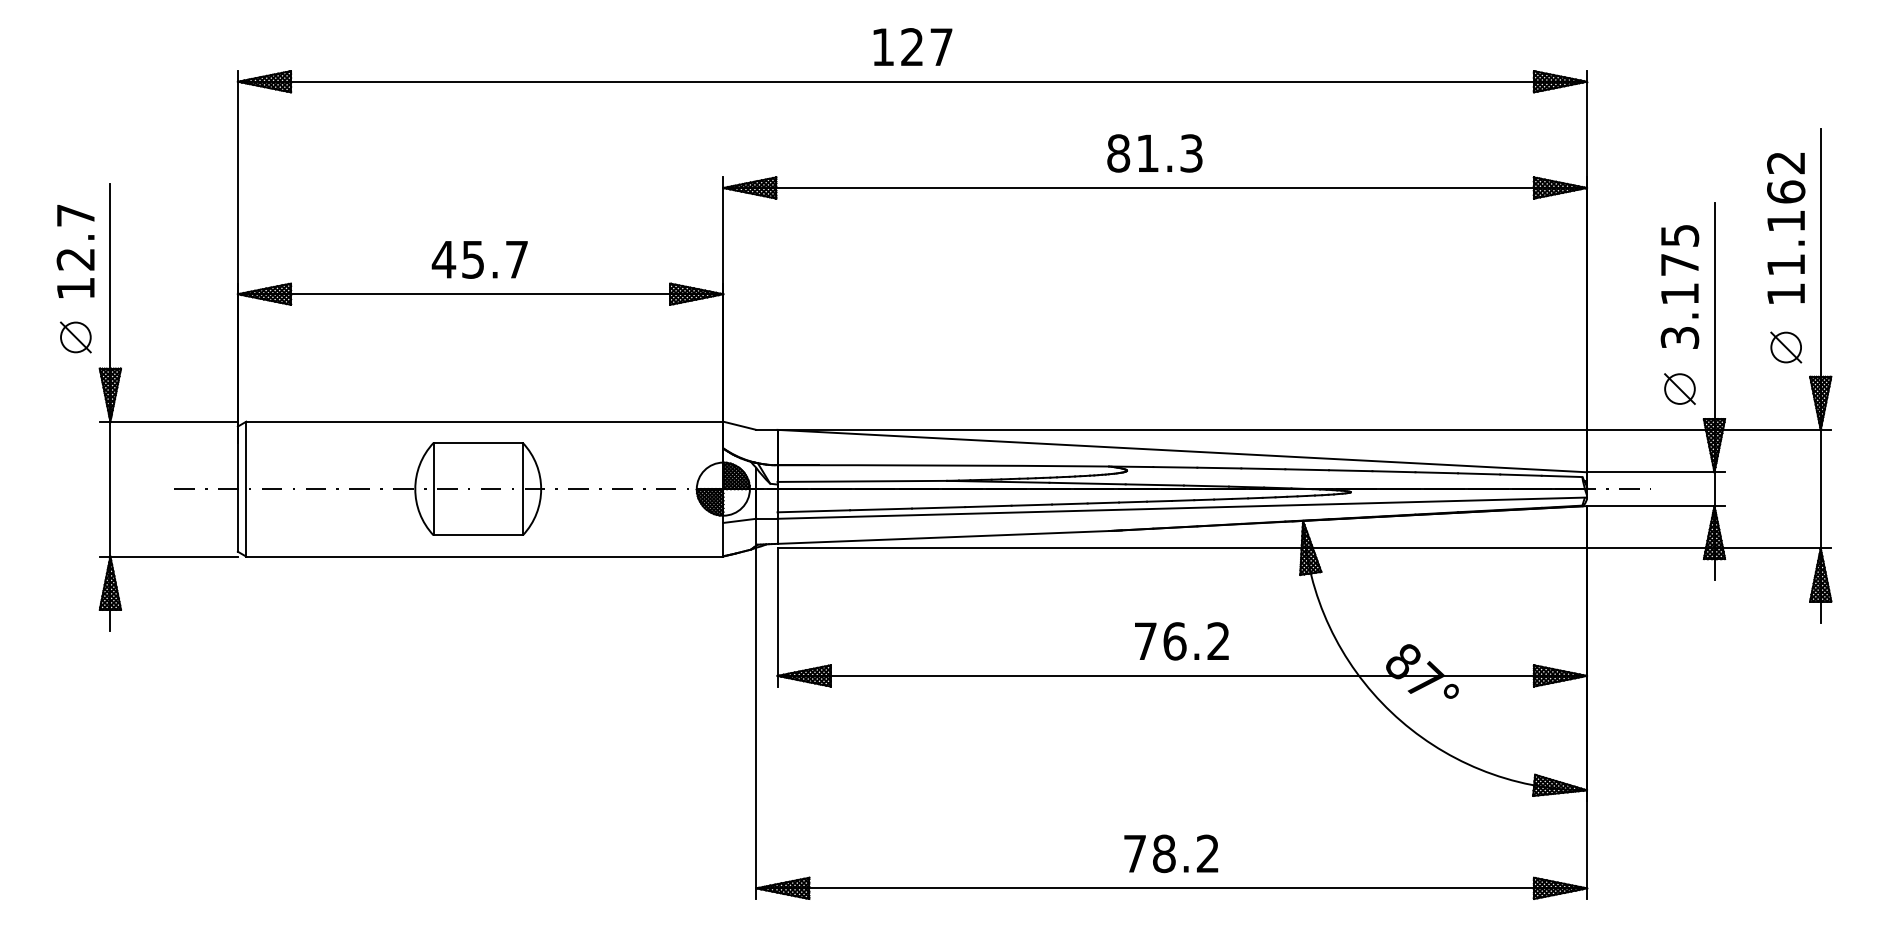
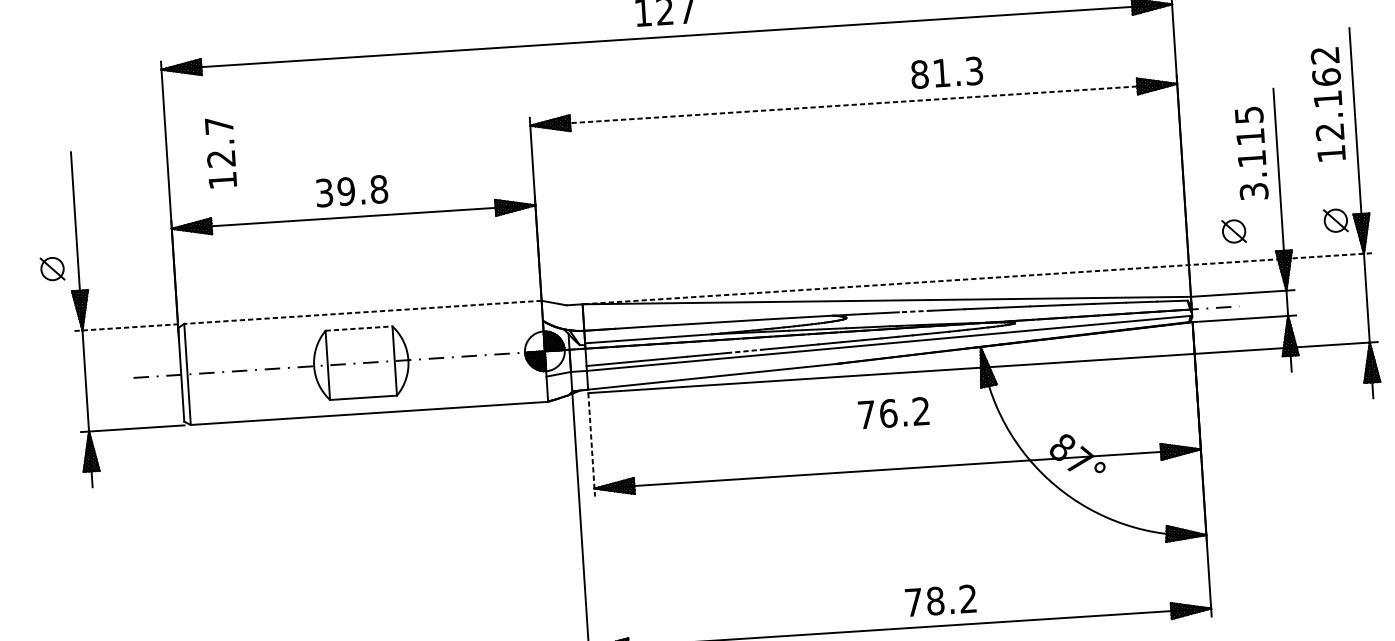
text: (1154, 153) -> (946, 72), moved
line: (1155, 188) -> (854, 105), solid -> dashed
text: (75, 251) -> (220, 152), moved
text: (479, 259) -> (351, 191), 45.7 -> 39.8
text: (1679, 264) -> (1250, 136), 3.175 -> 3.115
text: (1785, 265) -> (1329, 132), 11.162 -> 12.162
part: (1786, 347) -> (1336, 220), moved
part: (1679, 388) -> (1233, 231), moved
line: (169, 421) -> (126, 327), solid -> dashed
line: (484, 421) -> (362, 312), solid -> dashed
line: (1304, 429) -> (977, 278), solid -> dashed
line: (478, 442) -> (359, 328), solid -> dashed
line: (1219, 468) -> (915, 311), solid -> dashed
line: (988, 506) -> (744, 351), solid -> dashed
line: (777, 617) -> (591, 444), solid -> dashed
text: (1181, 641) -> (893, 413), moved
text: (1171, 853) -> (940, 600), moved

